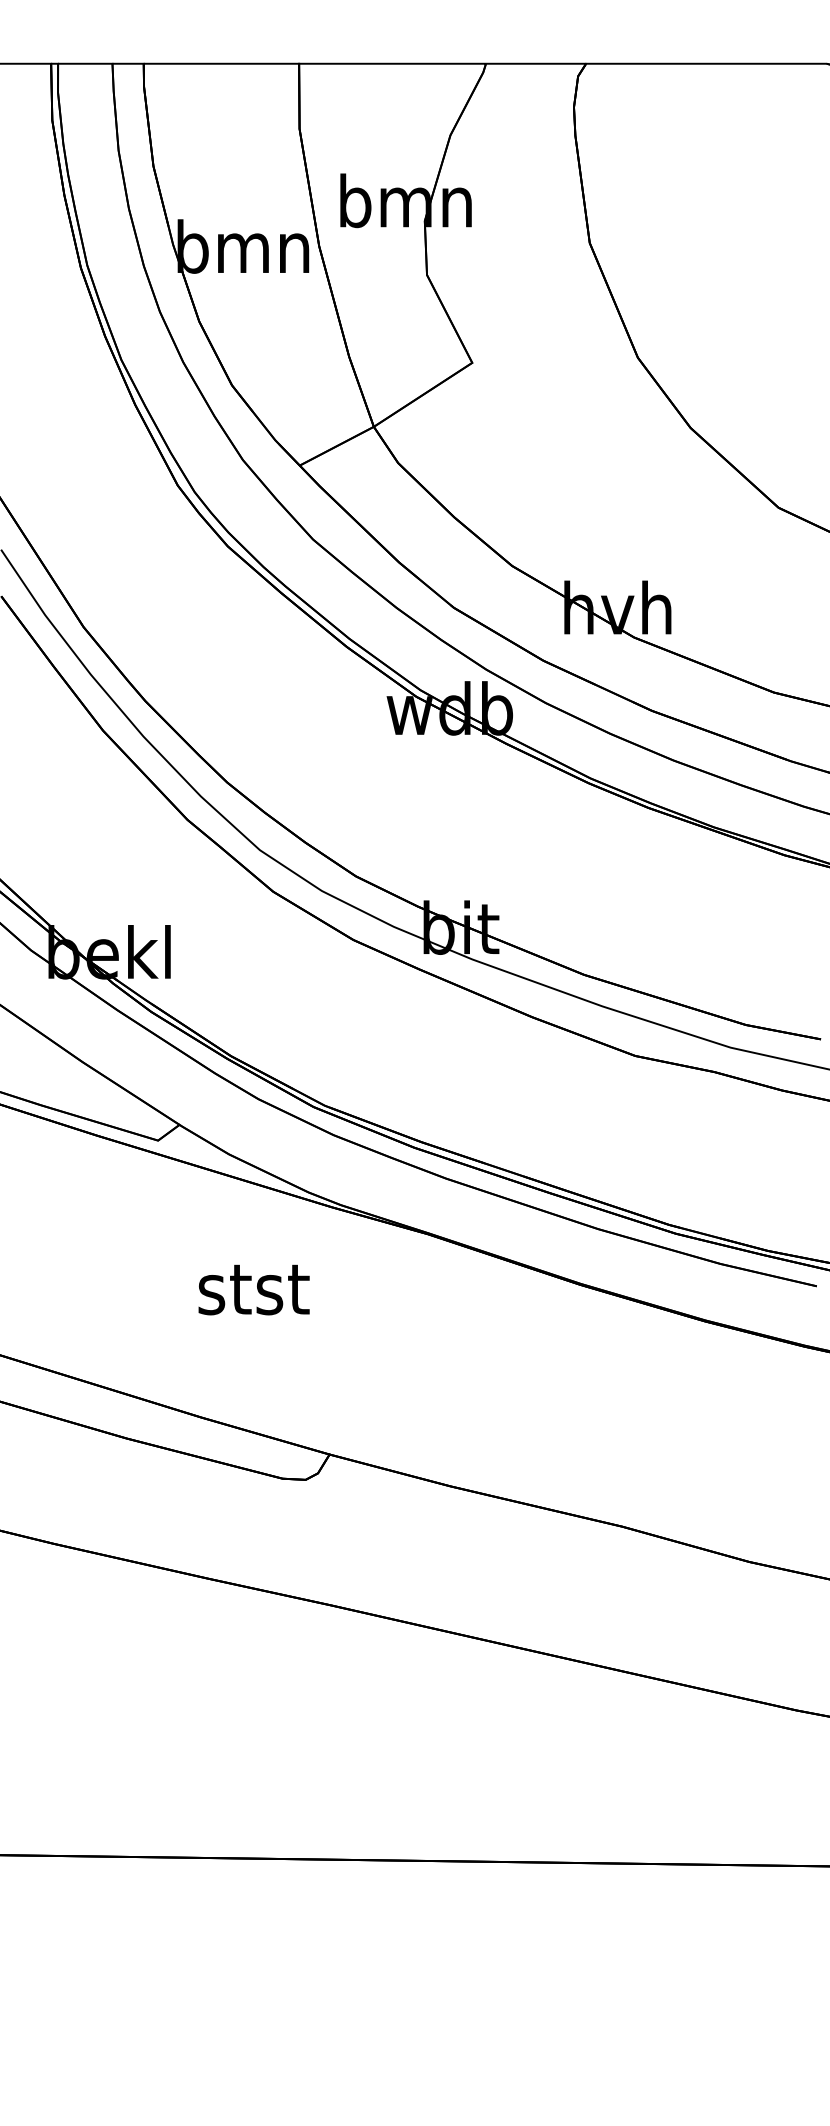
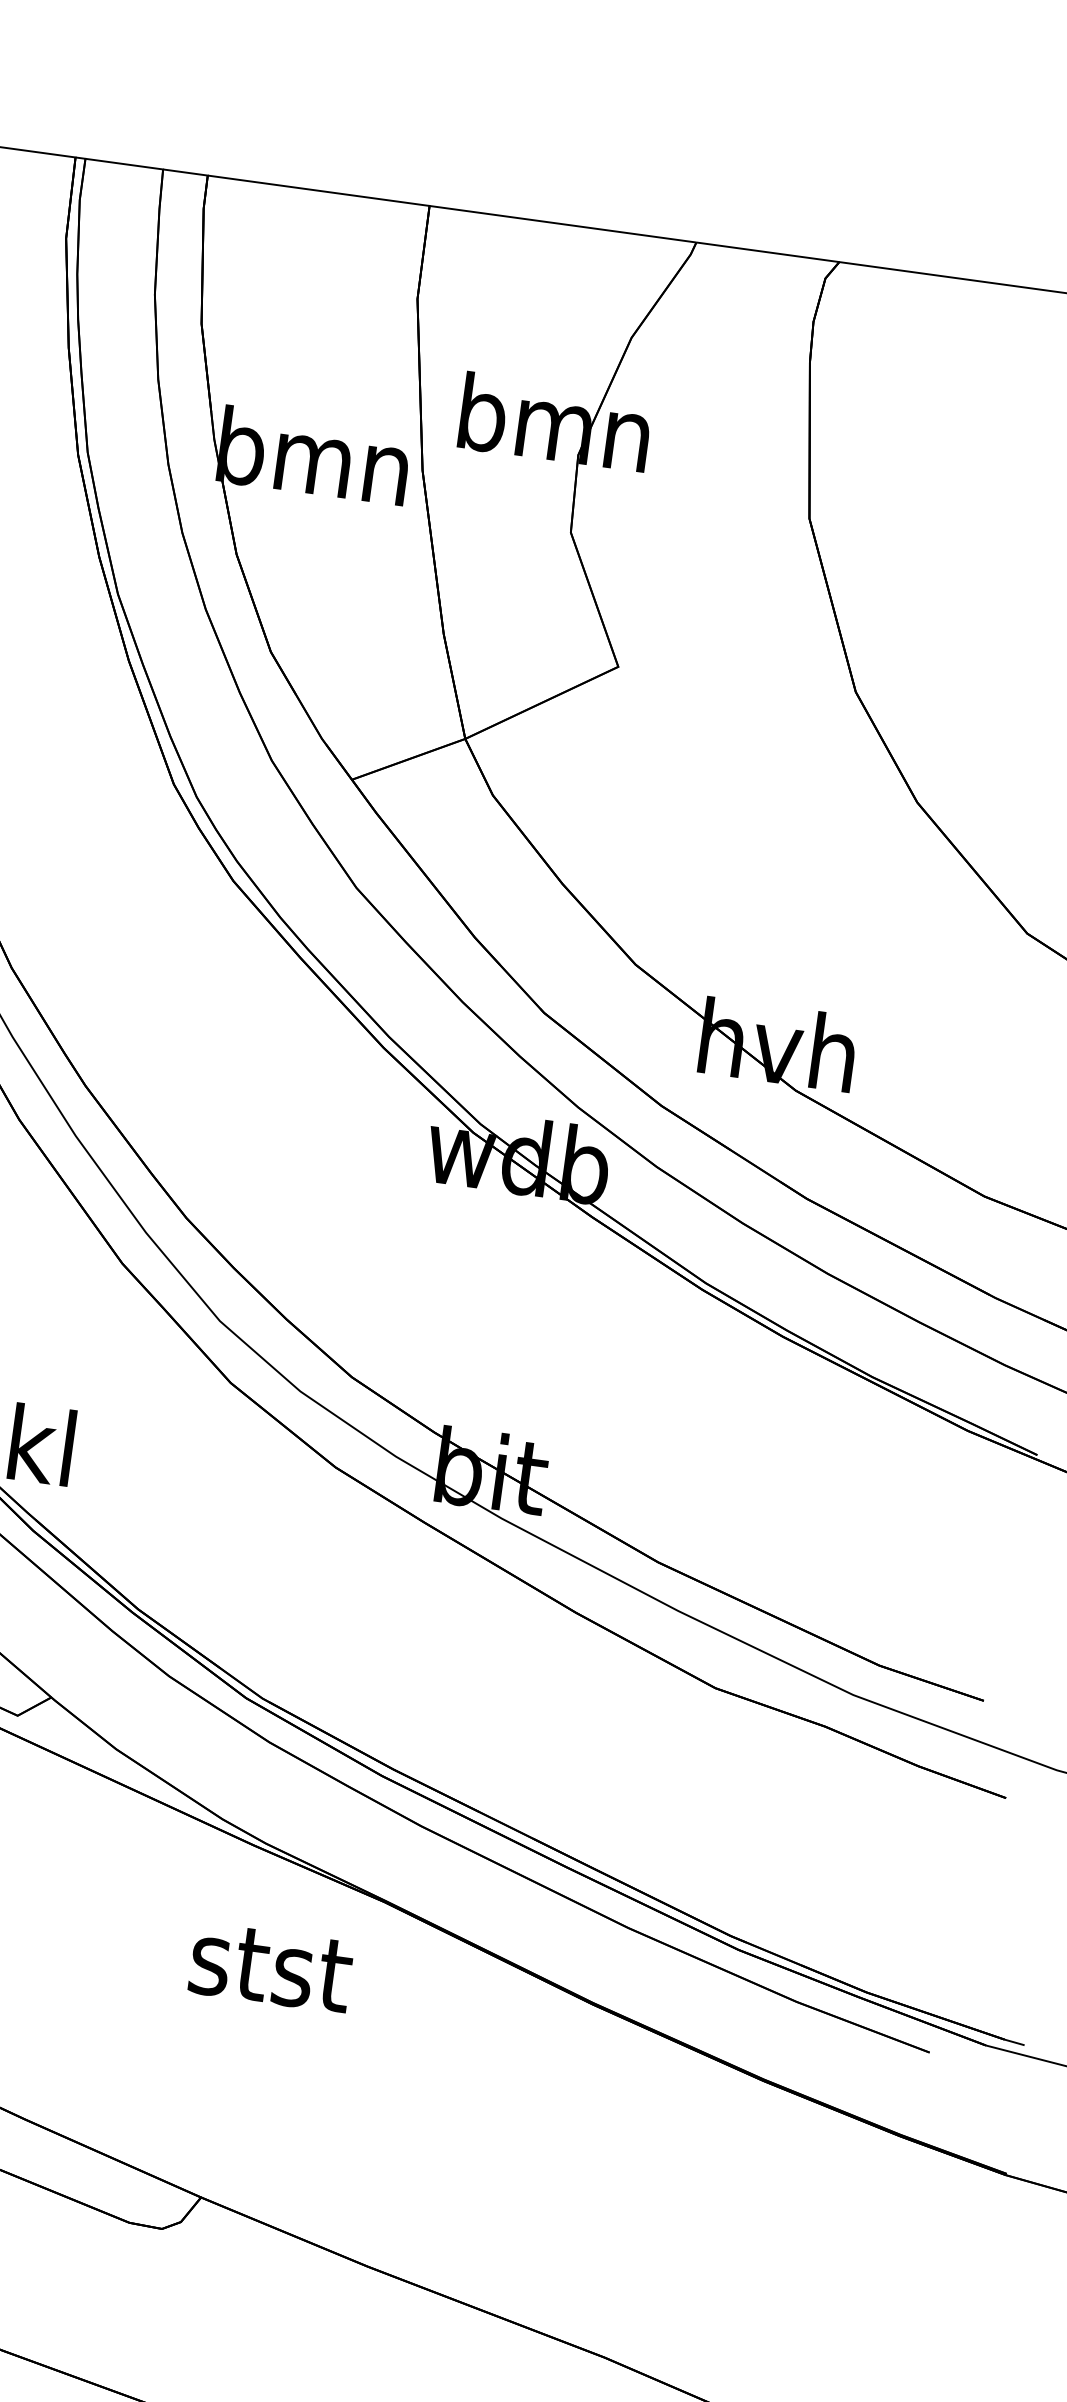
text: (253, 1289) -> (270, 1966), moved

